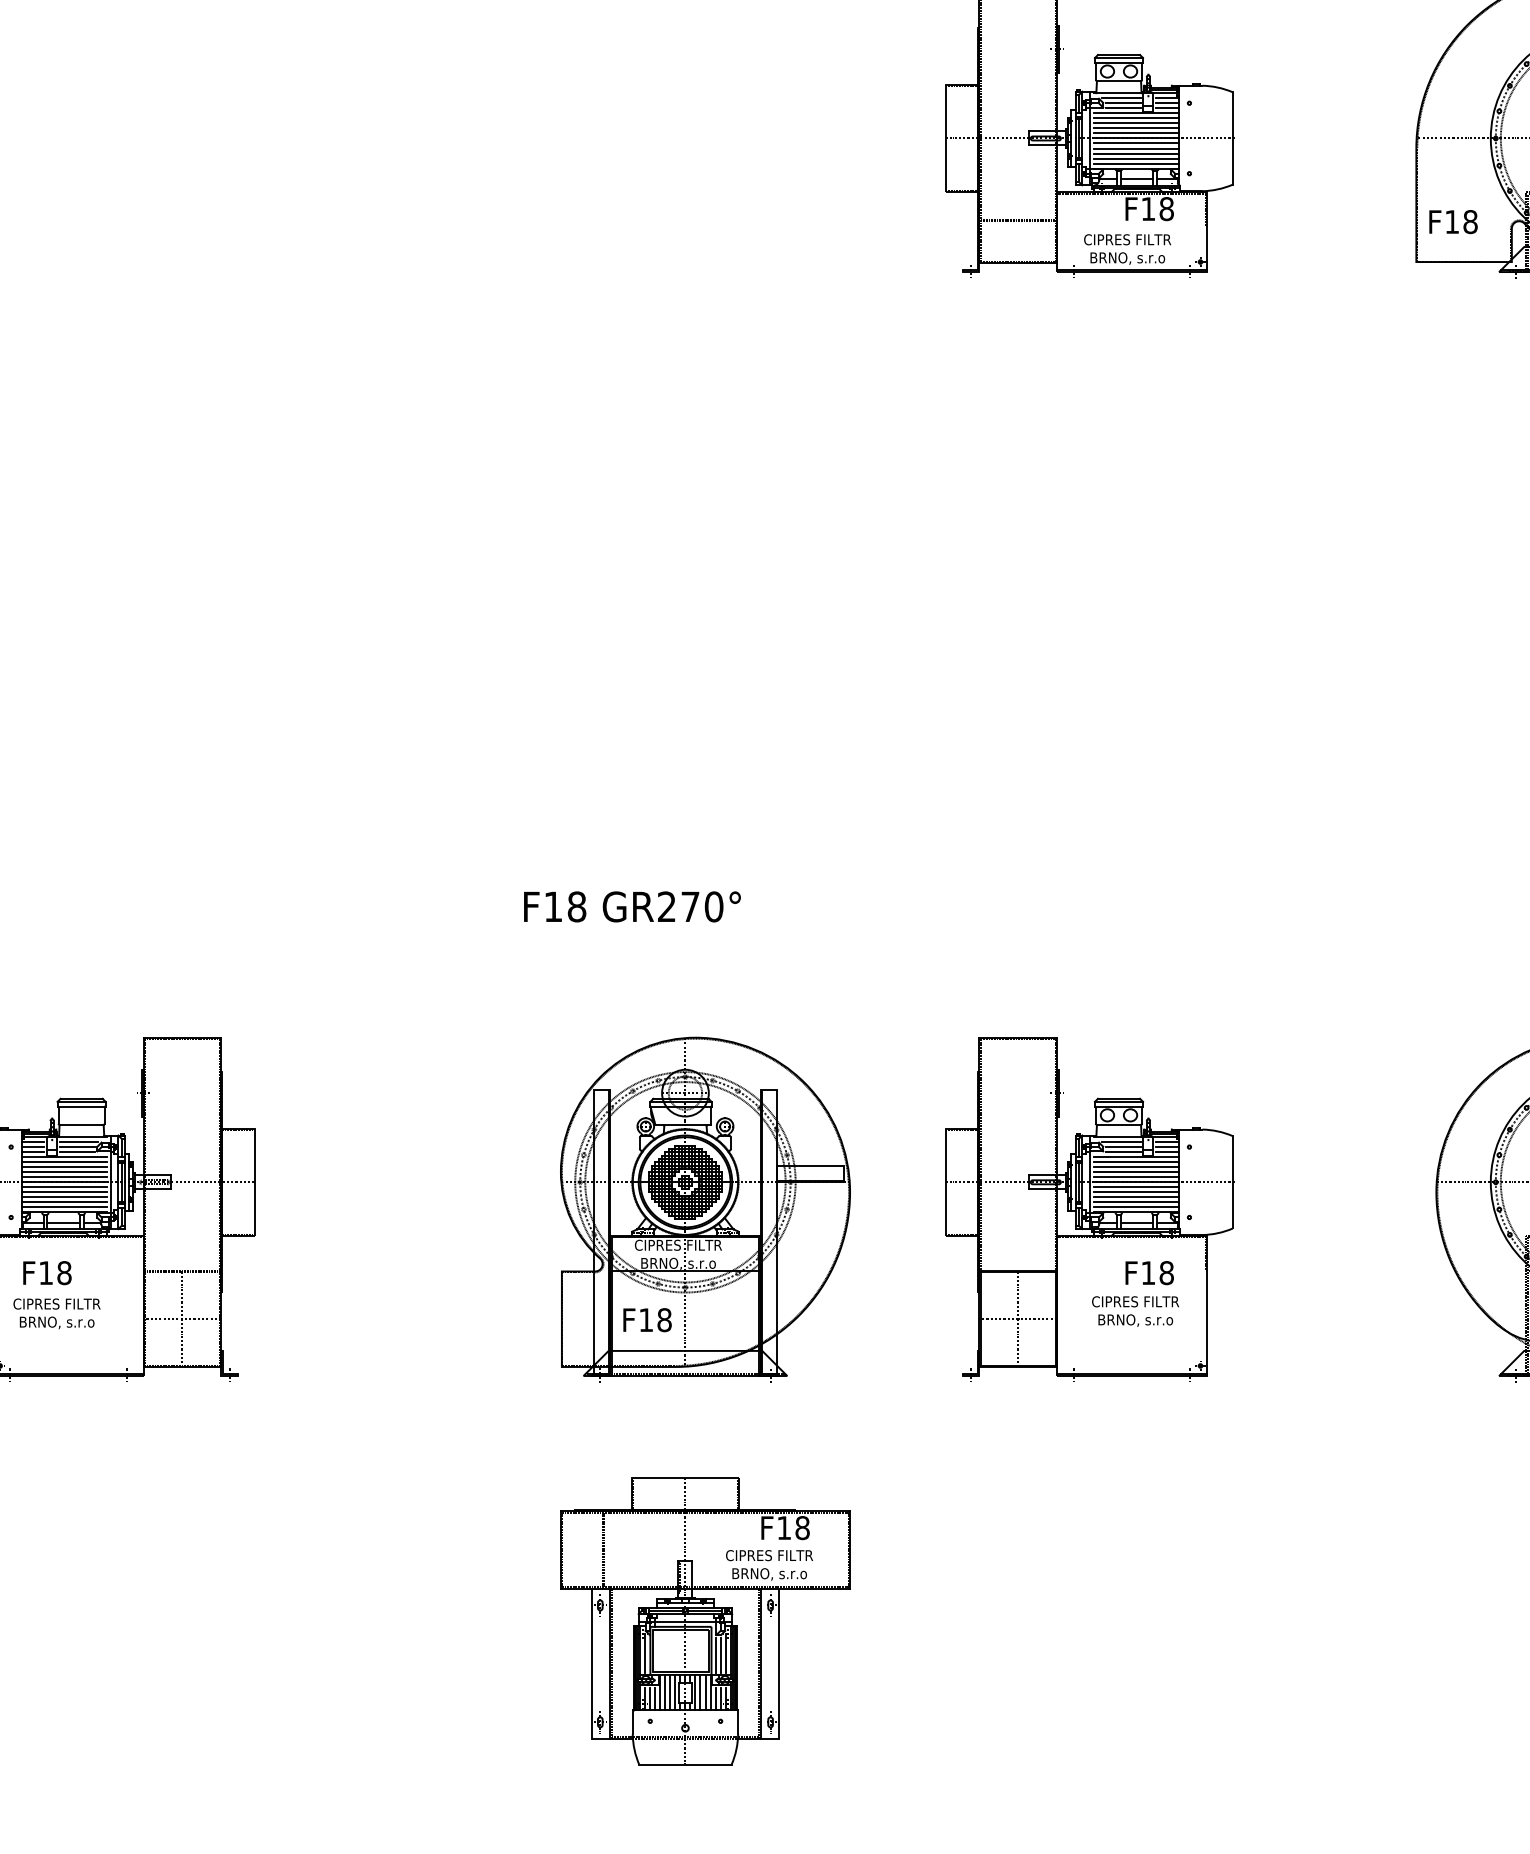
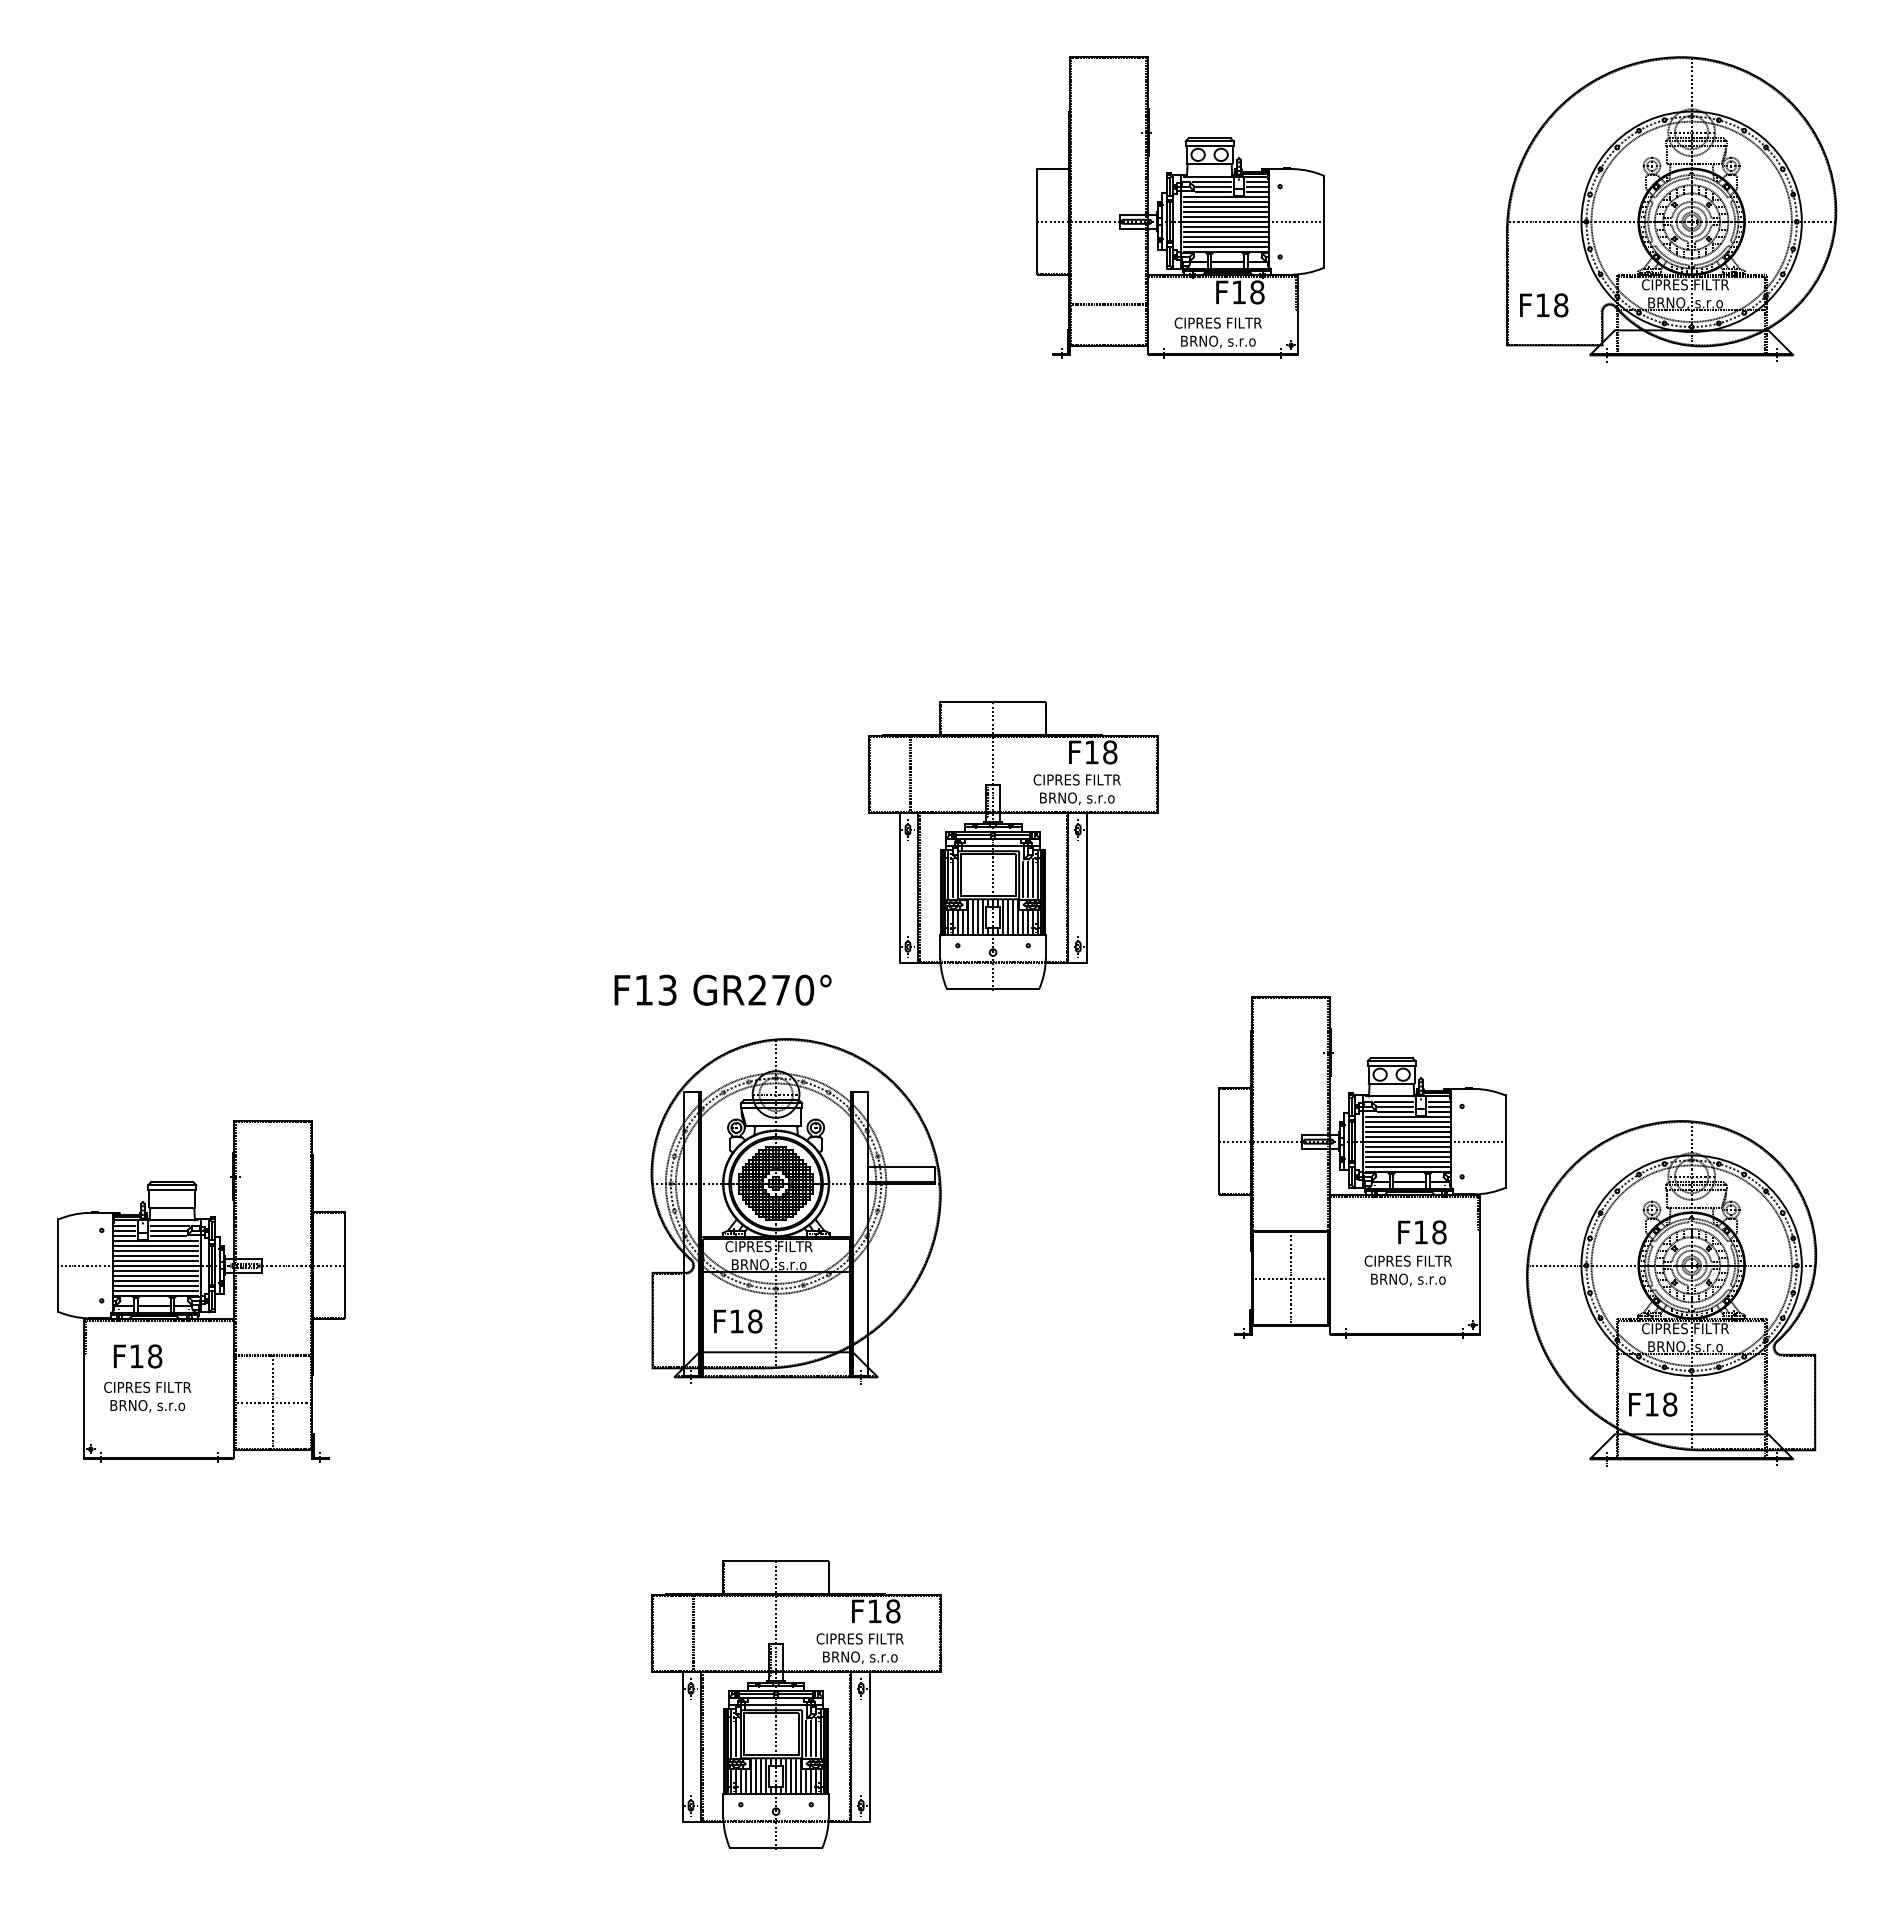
part: (922, 762) -> (1013, 845), added
text: (576, 906) -> (667, 989), F18 -> F13
part: (1089, 1208) -> (1362, 1167), moved
part: (704, 1210) -> (795, 1211), moved

